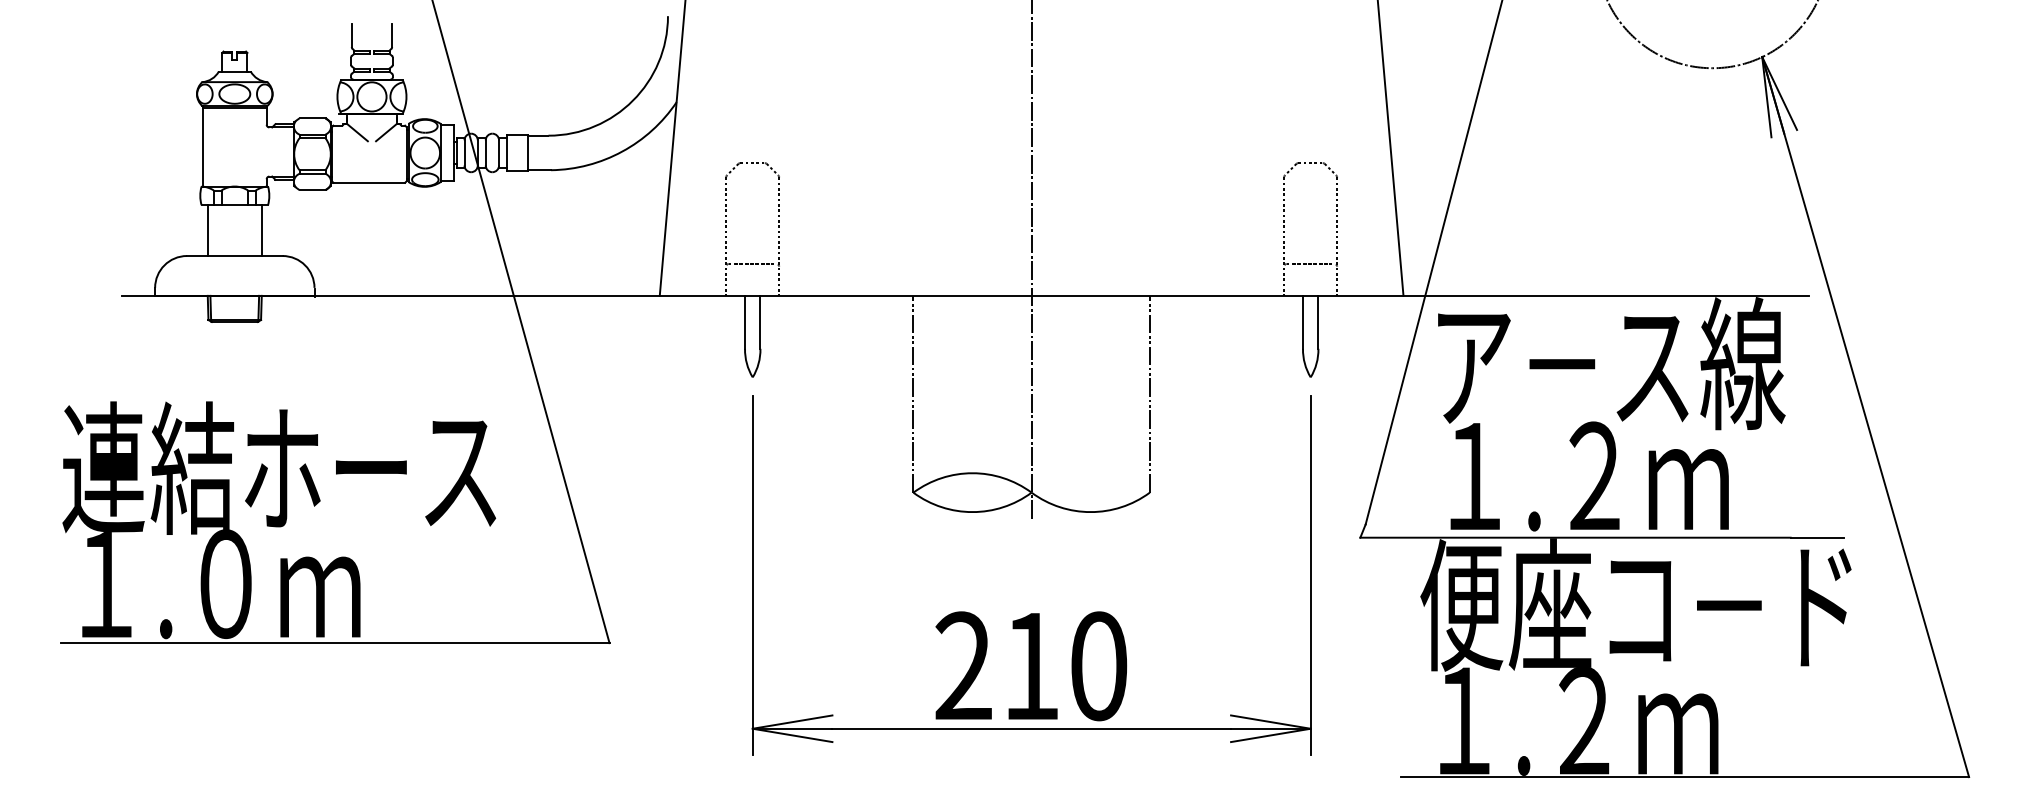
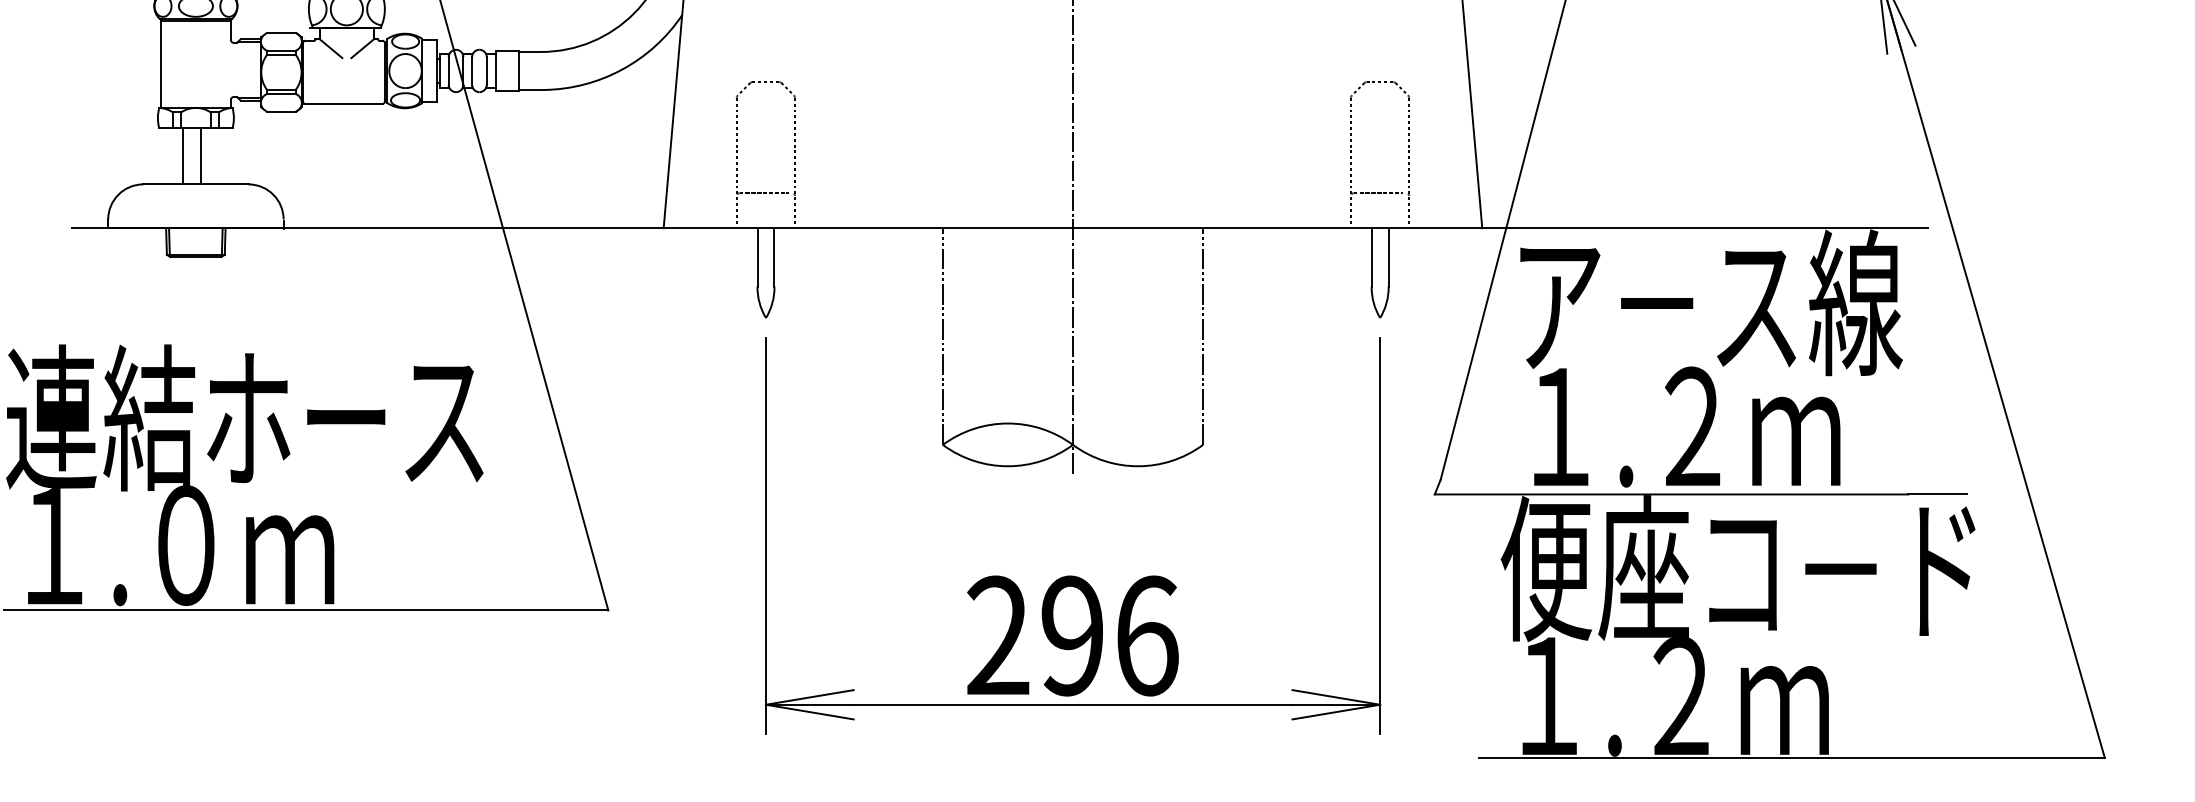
line: (207, 230) -> (201, 156), moved
line: (262, 230) -> (183, 156), moved
text: (1065, 666) -> (1110, 636), 210 -> 296

